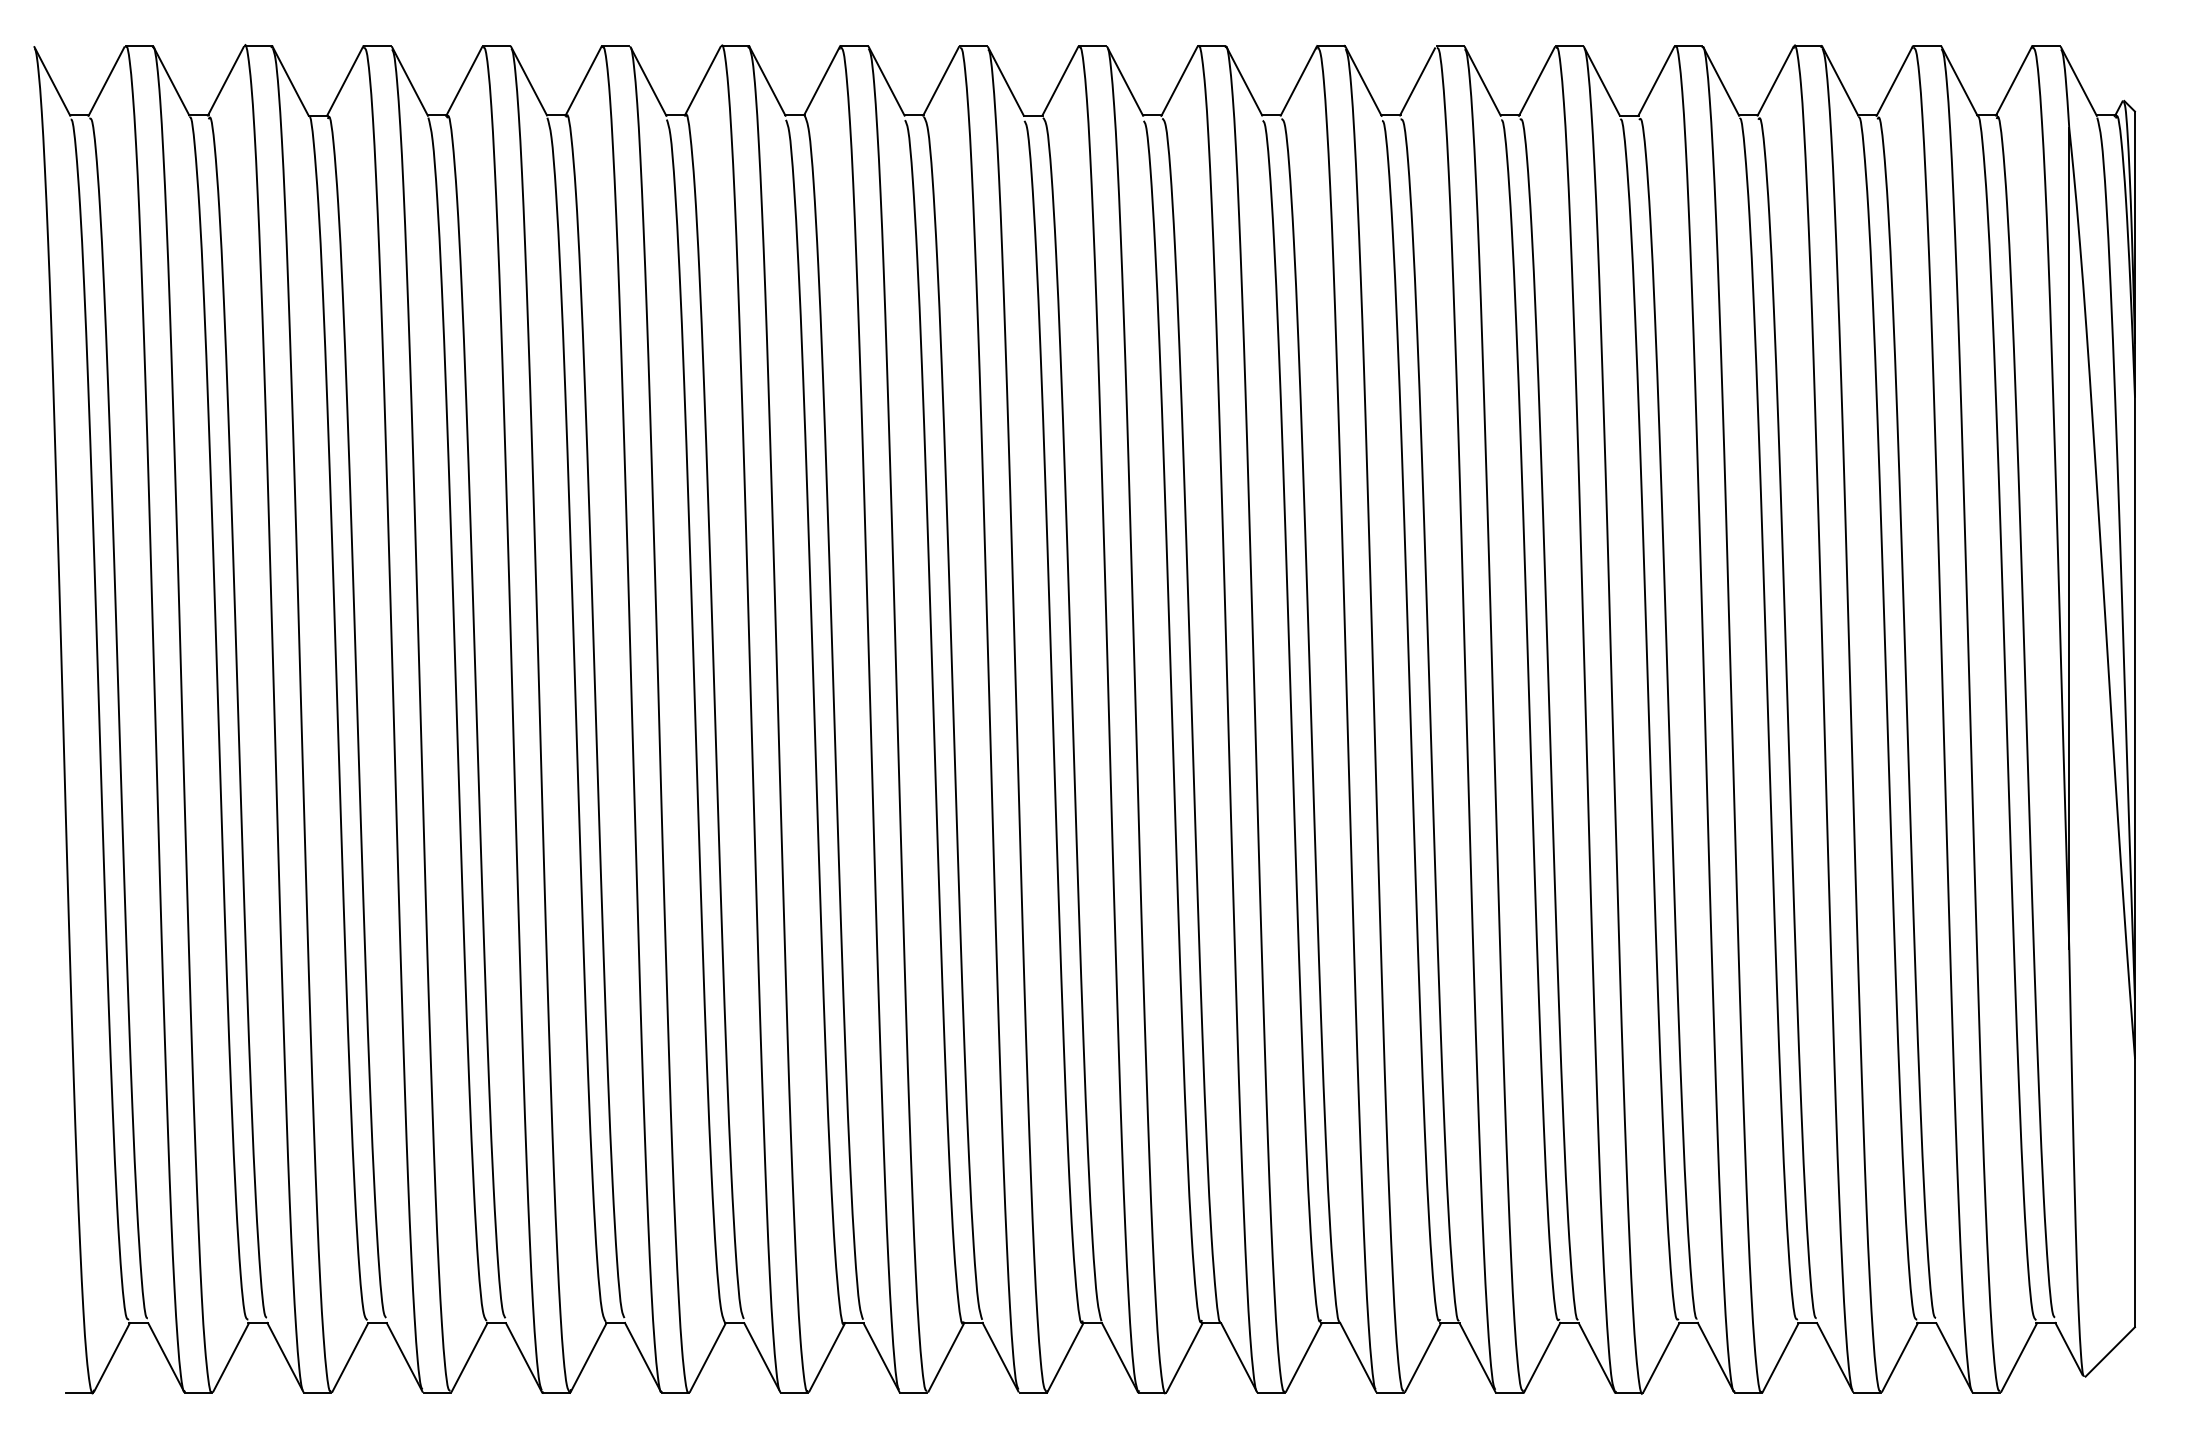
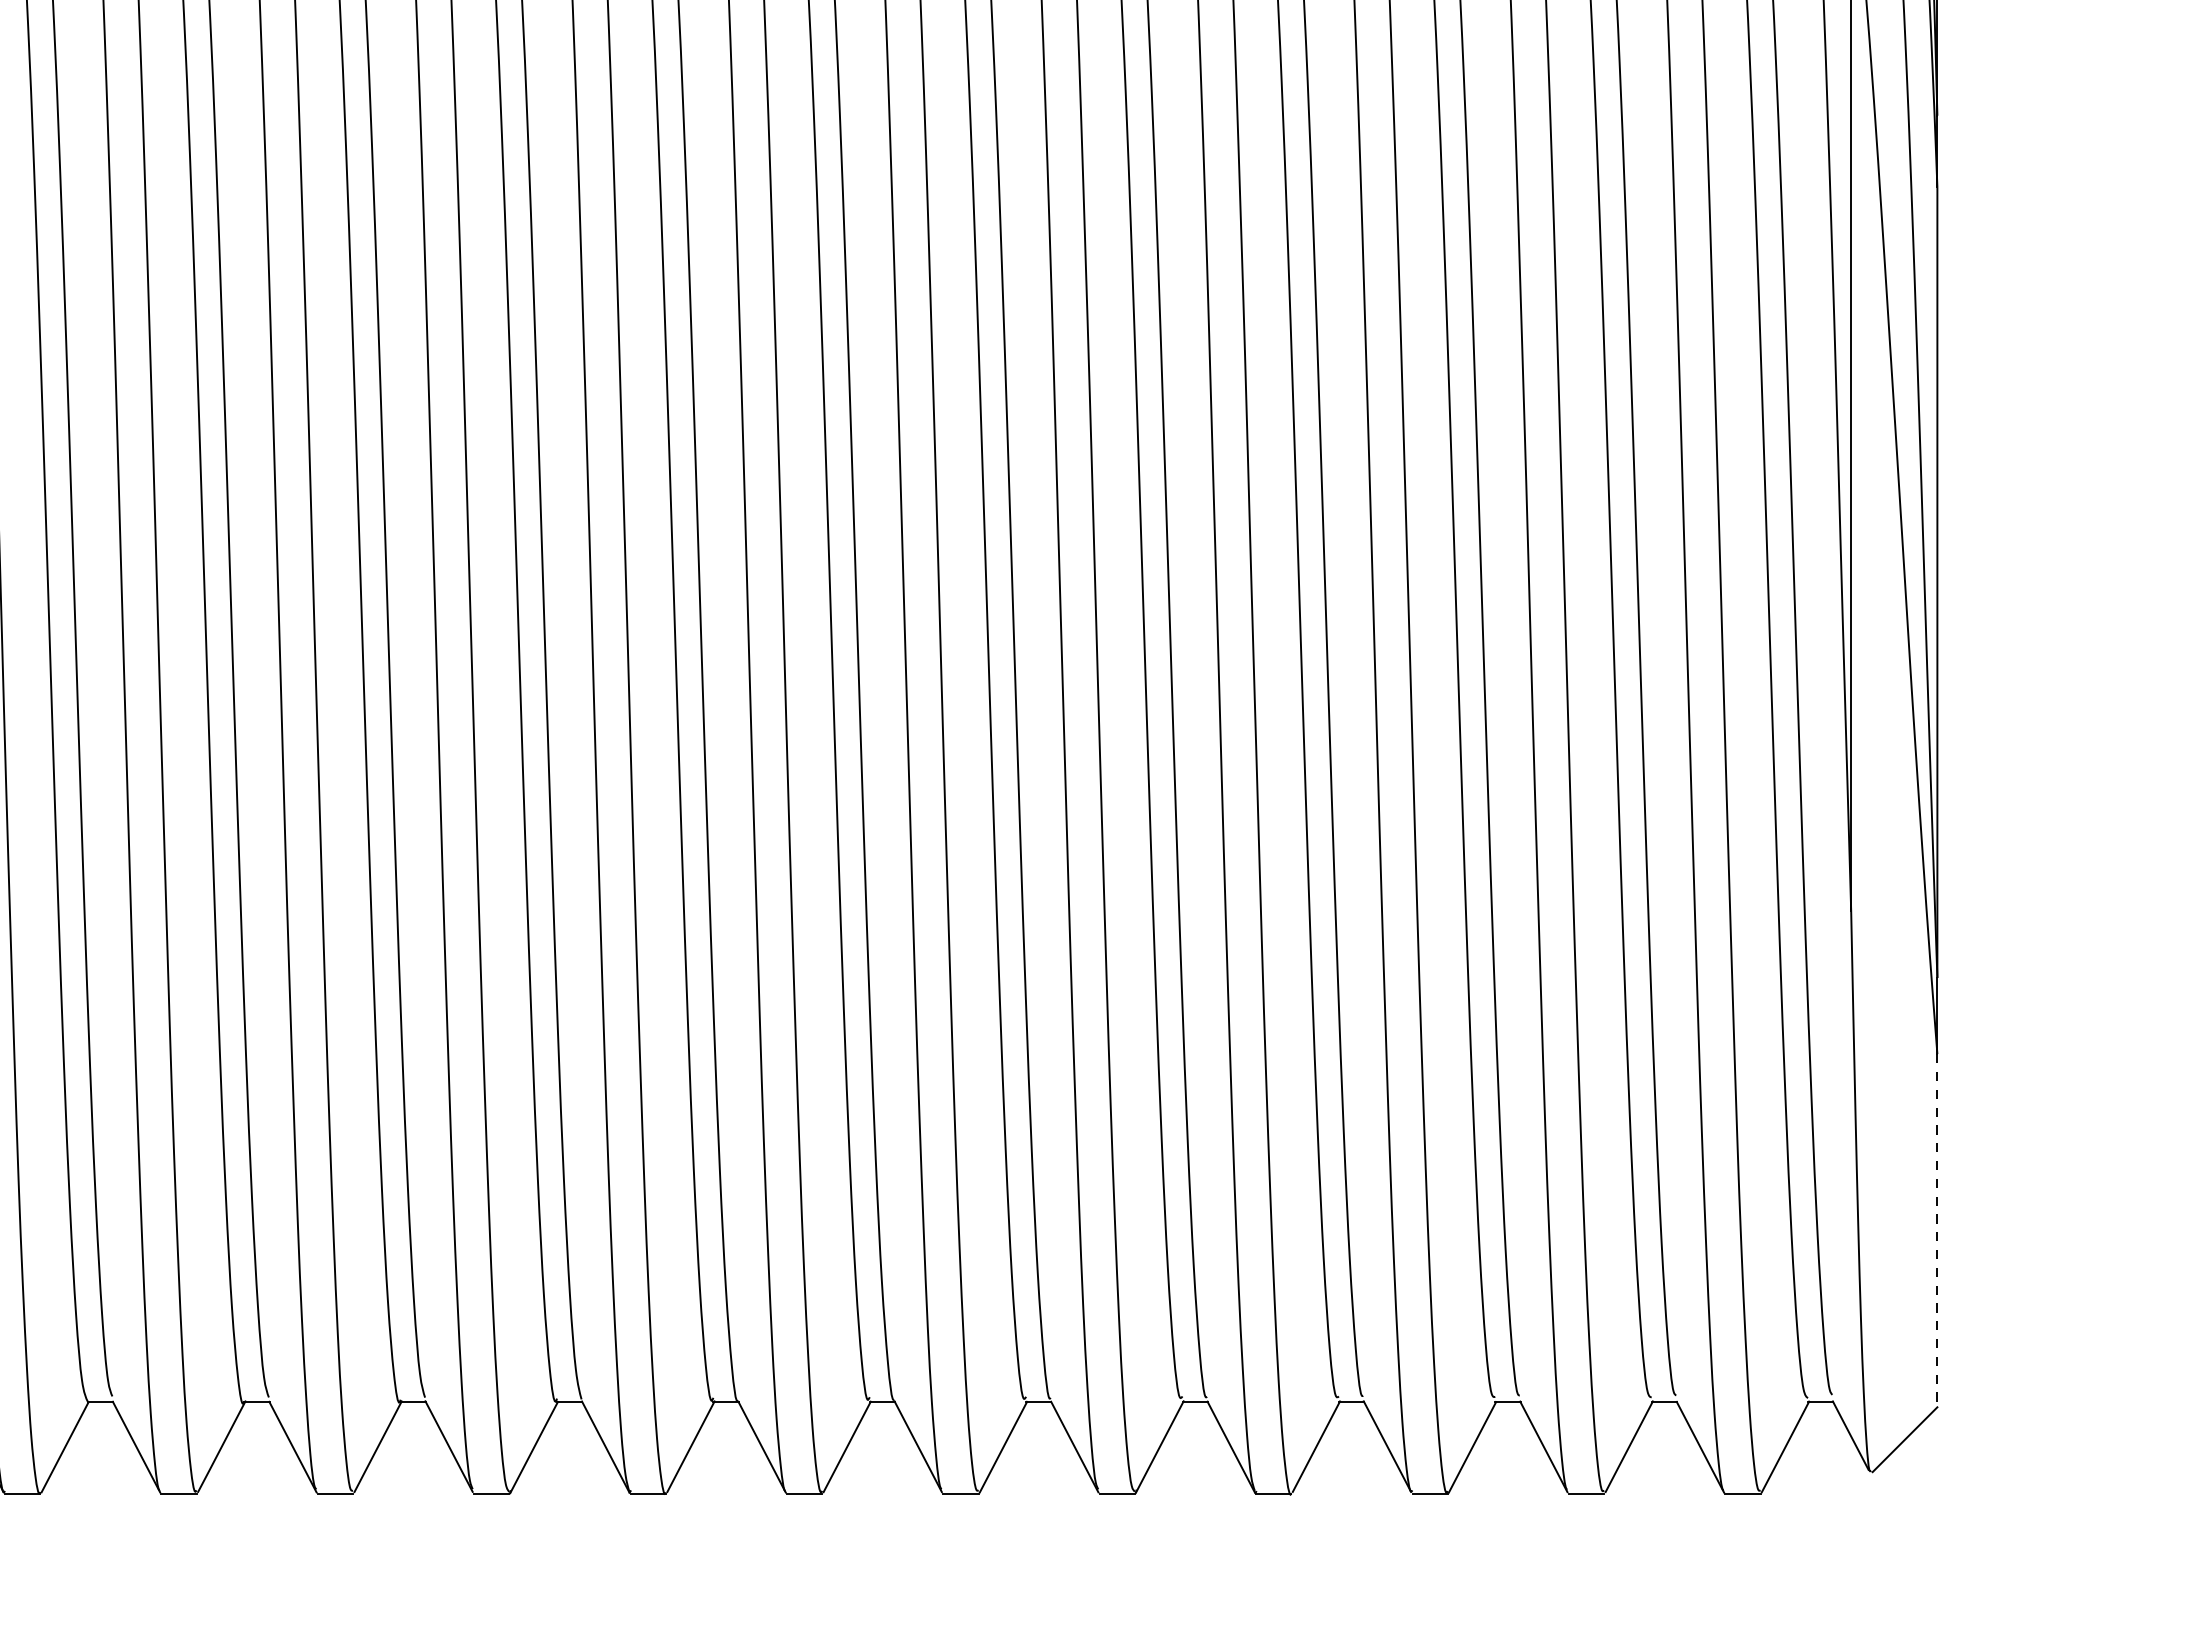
line: (2134, 1192) -> (1936, 1230), solid -> dashed

